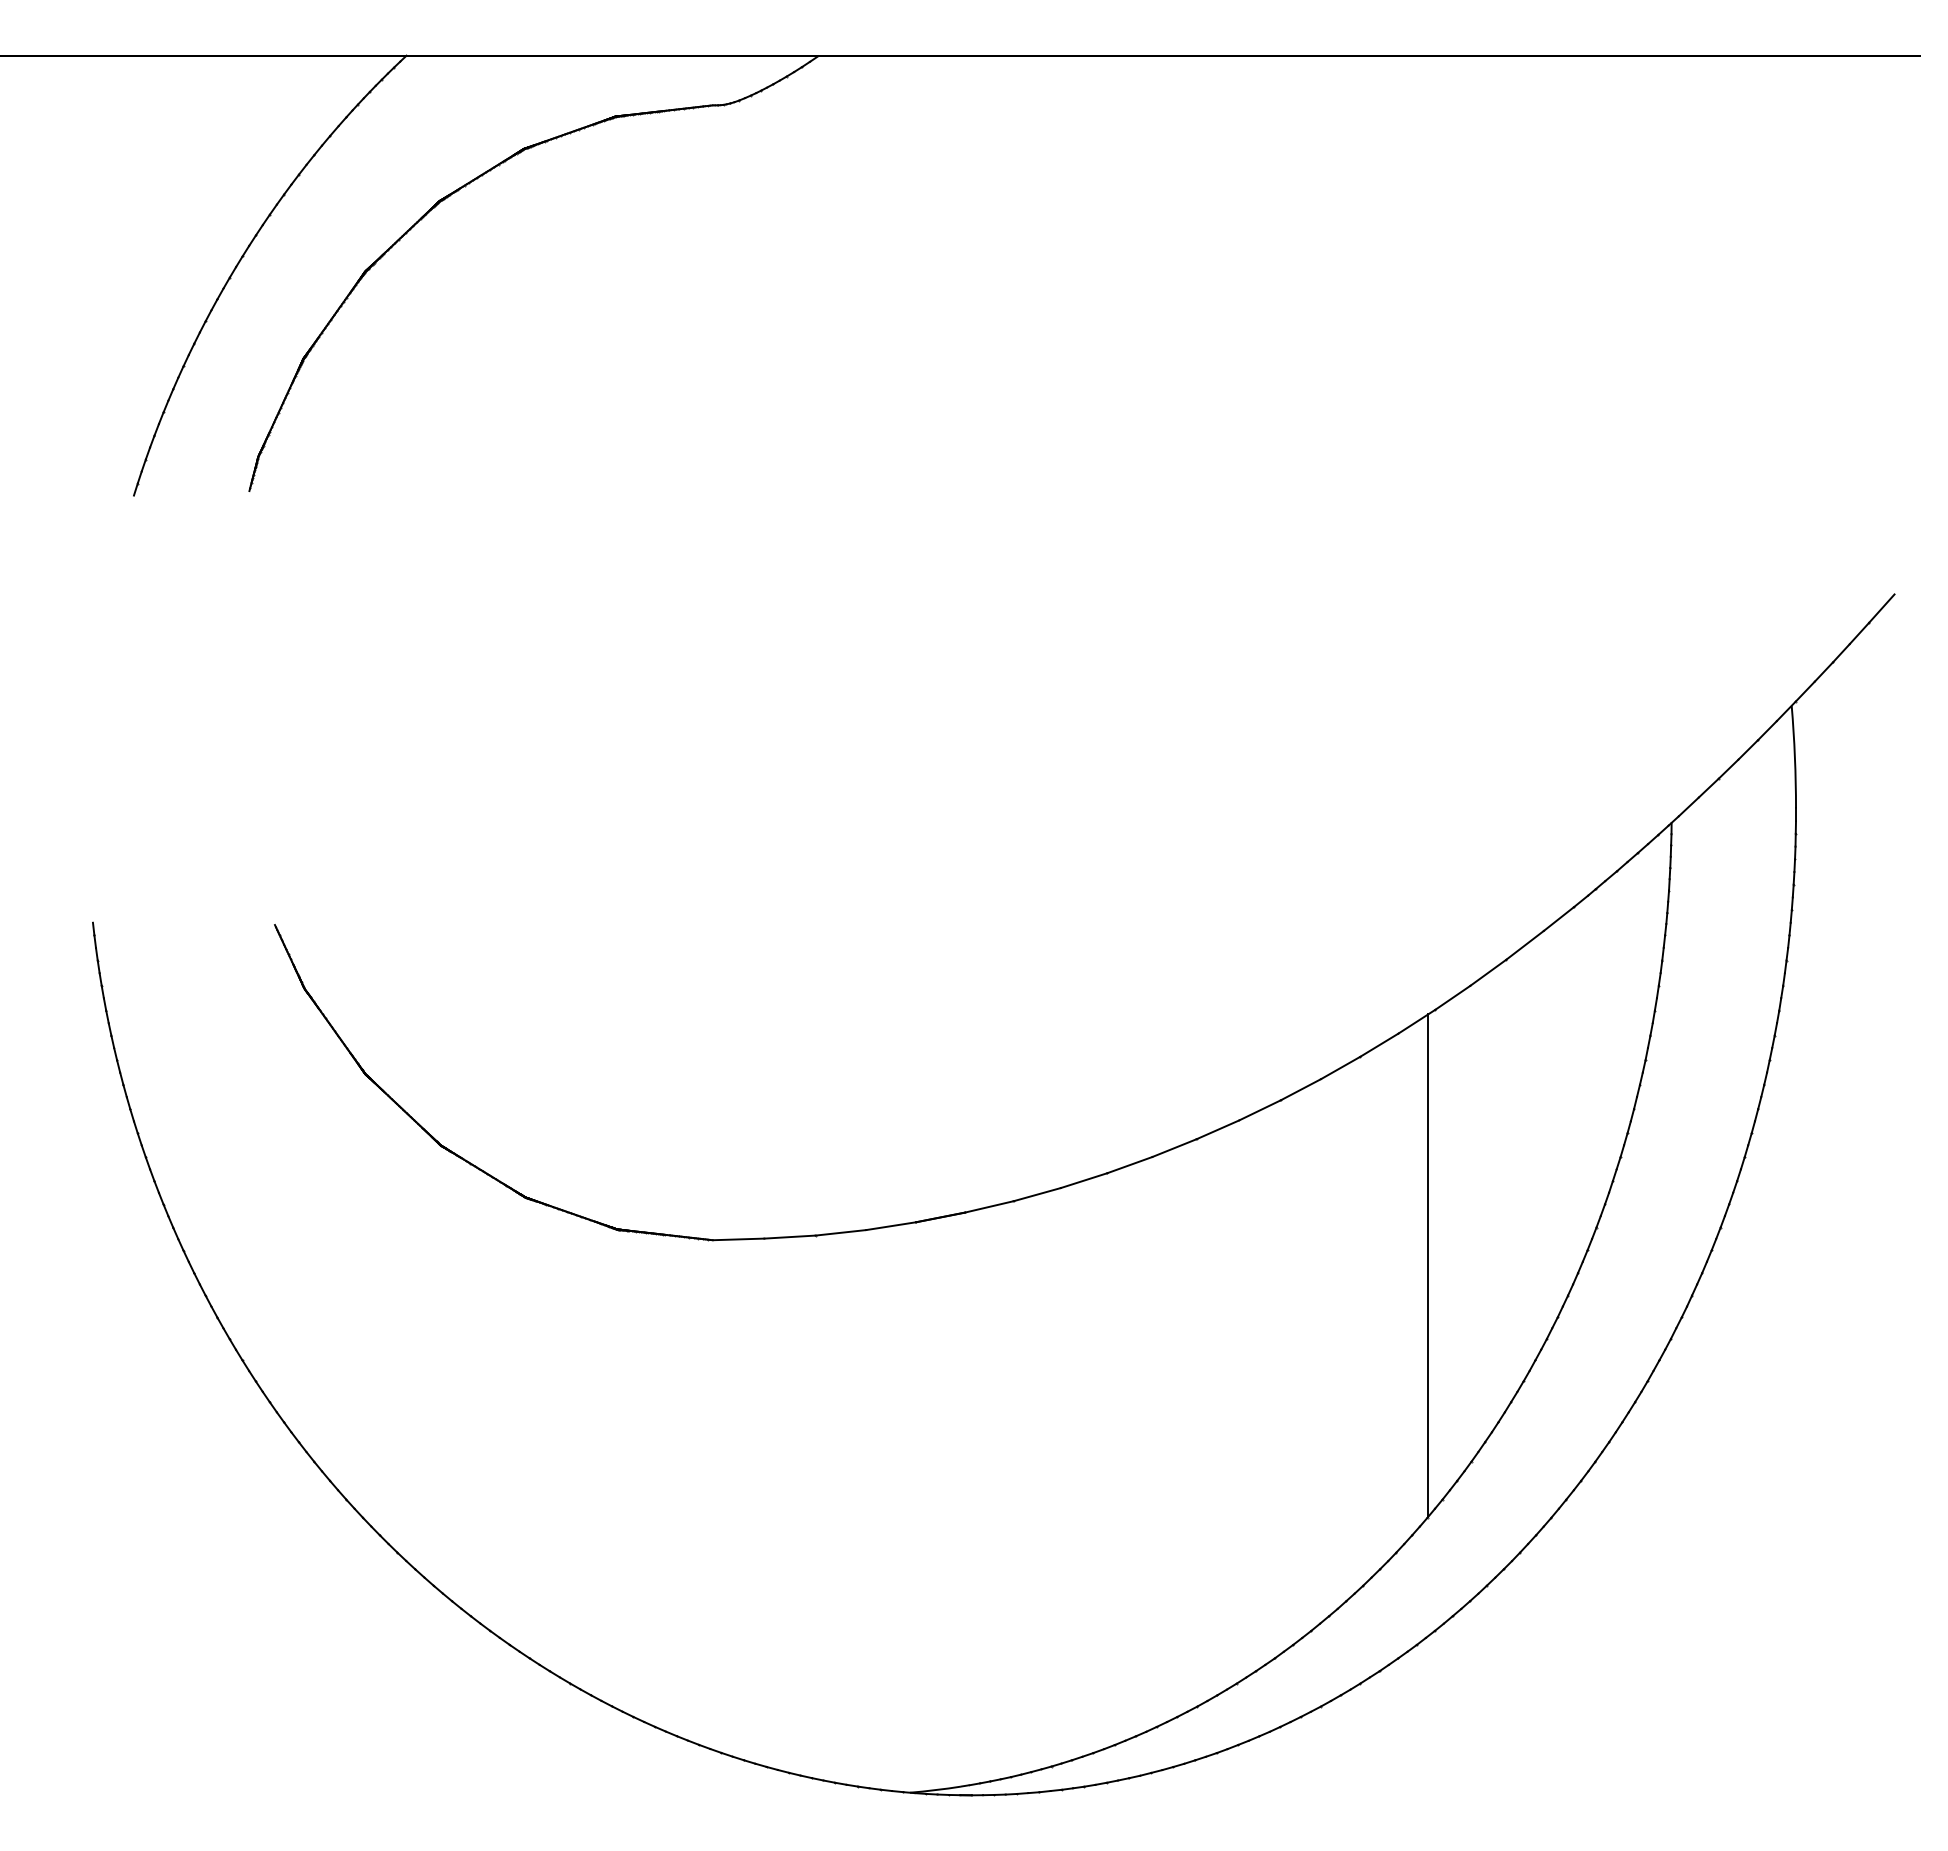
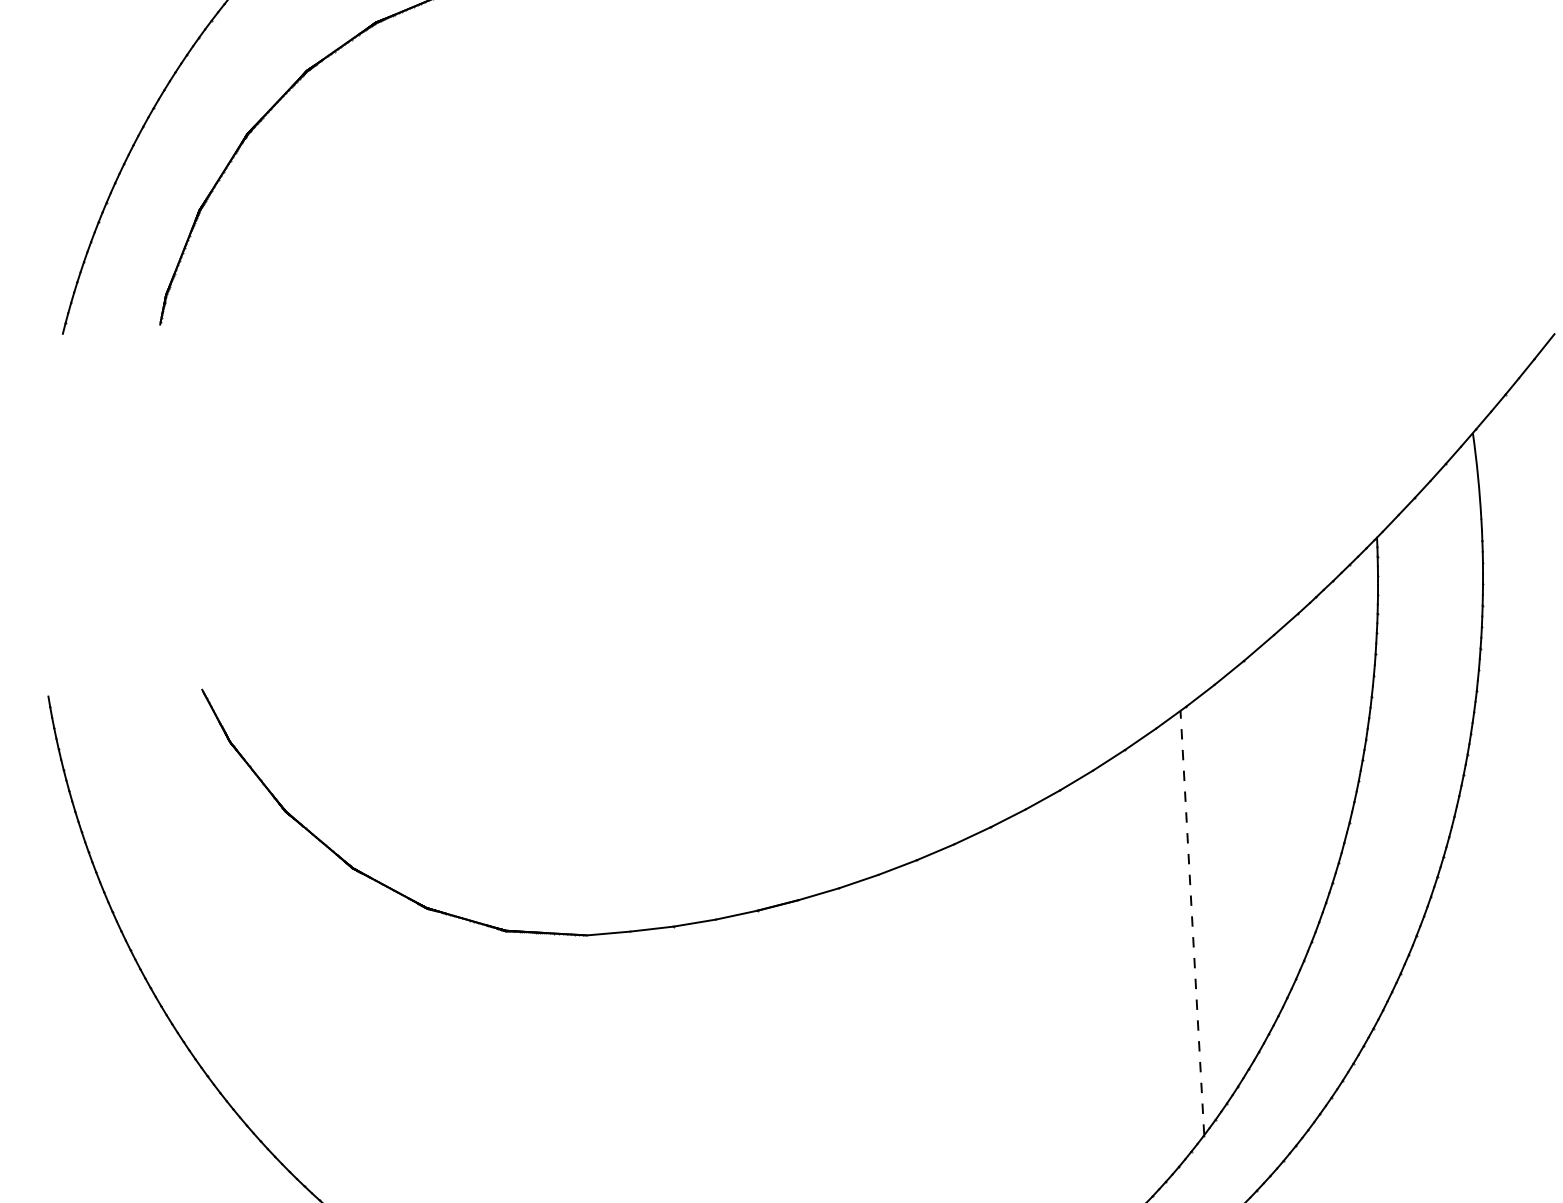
line: (1428, 1265) -> (1192, 922), solid -> dashed

